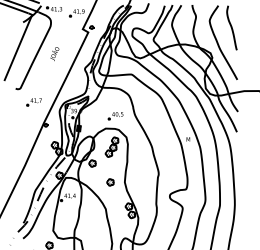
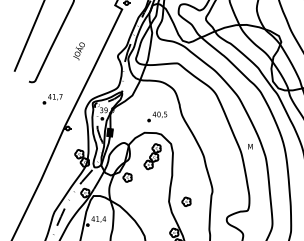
text: (54, 54) -> (78, 51), moved
part: (110, 182) -> (186, 201), moved

